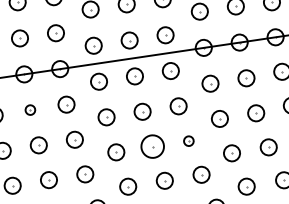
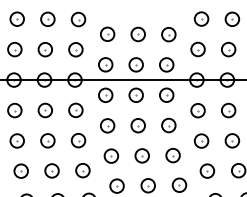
part: (29, 110) -> (44, 110), size x1.67
part: (188, 140) -> (172, 155), size x1.67
part: (151, 146) -> (141, 155), size x0.71

